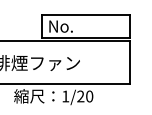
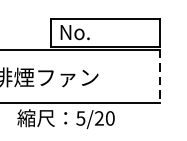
line: (130, 62) -> (160, 76), solid -> dashed
text: (65, 96) -> (80, 118), 1/20 -> 5/20

